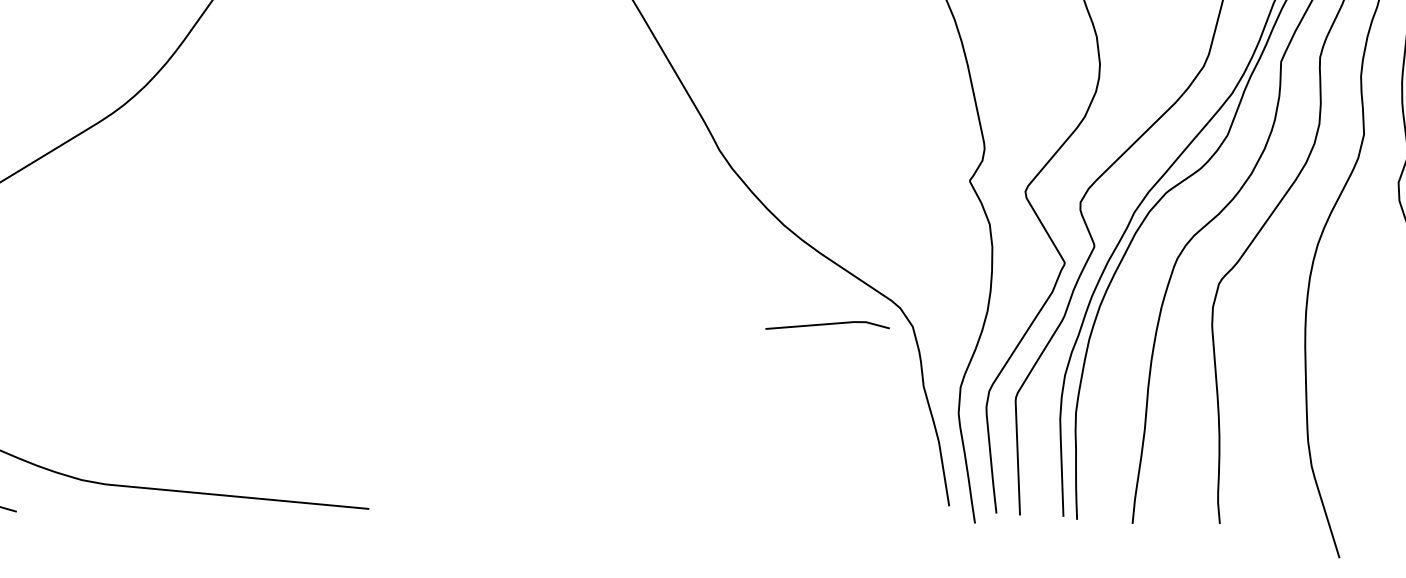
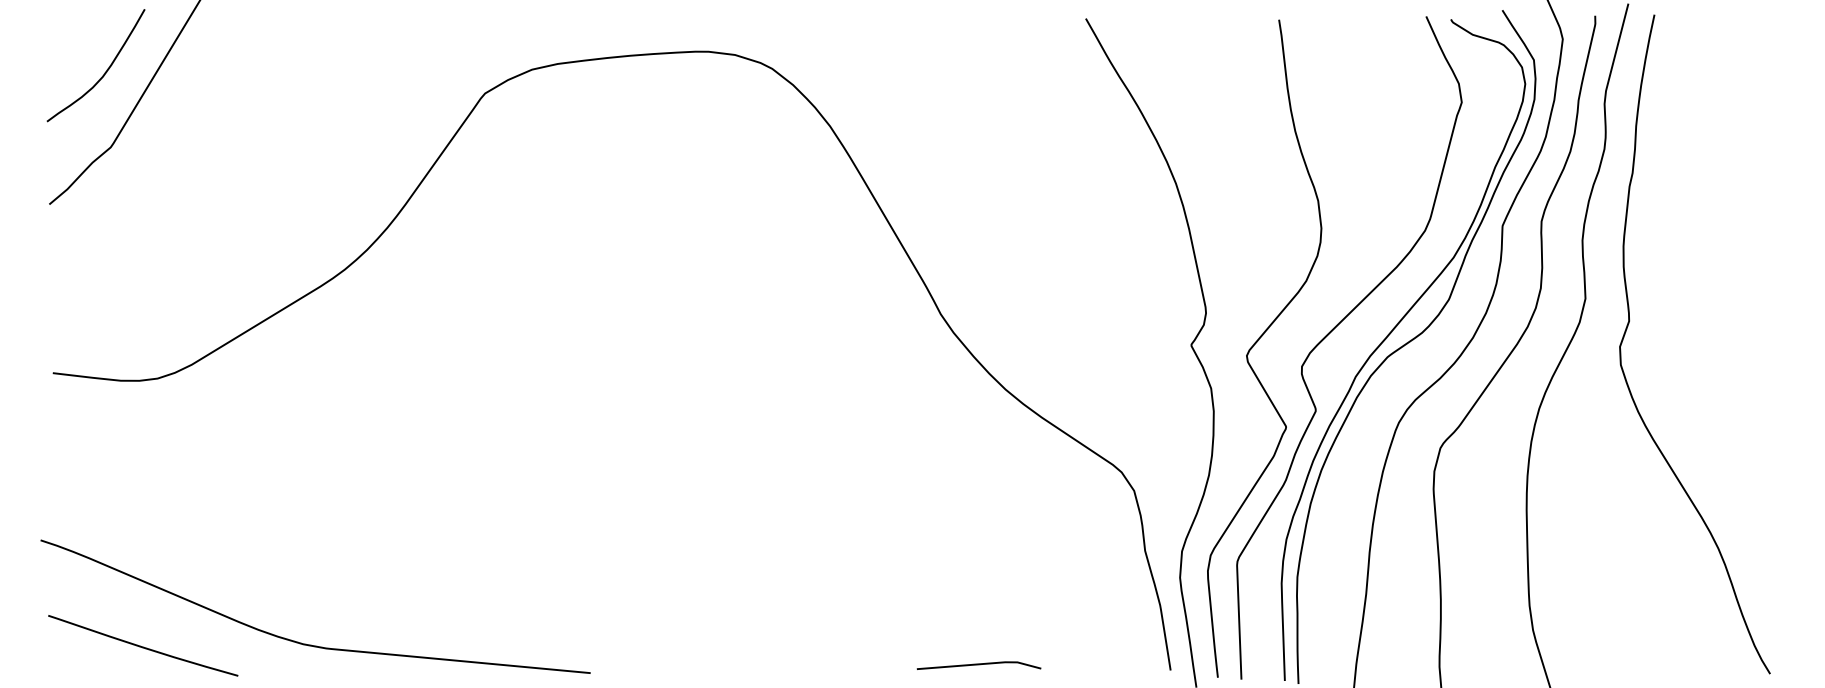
line: (827, 325) -> (978, 665), moved

